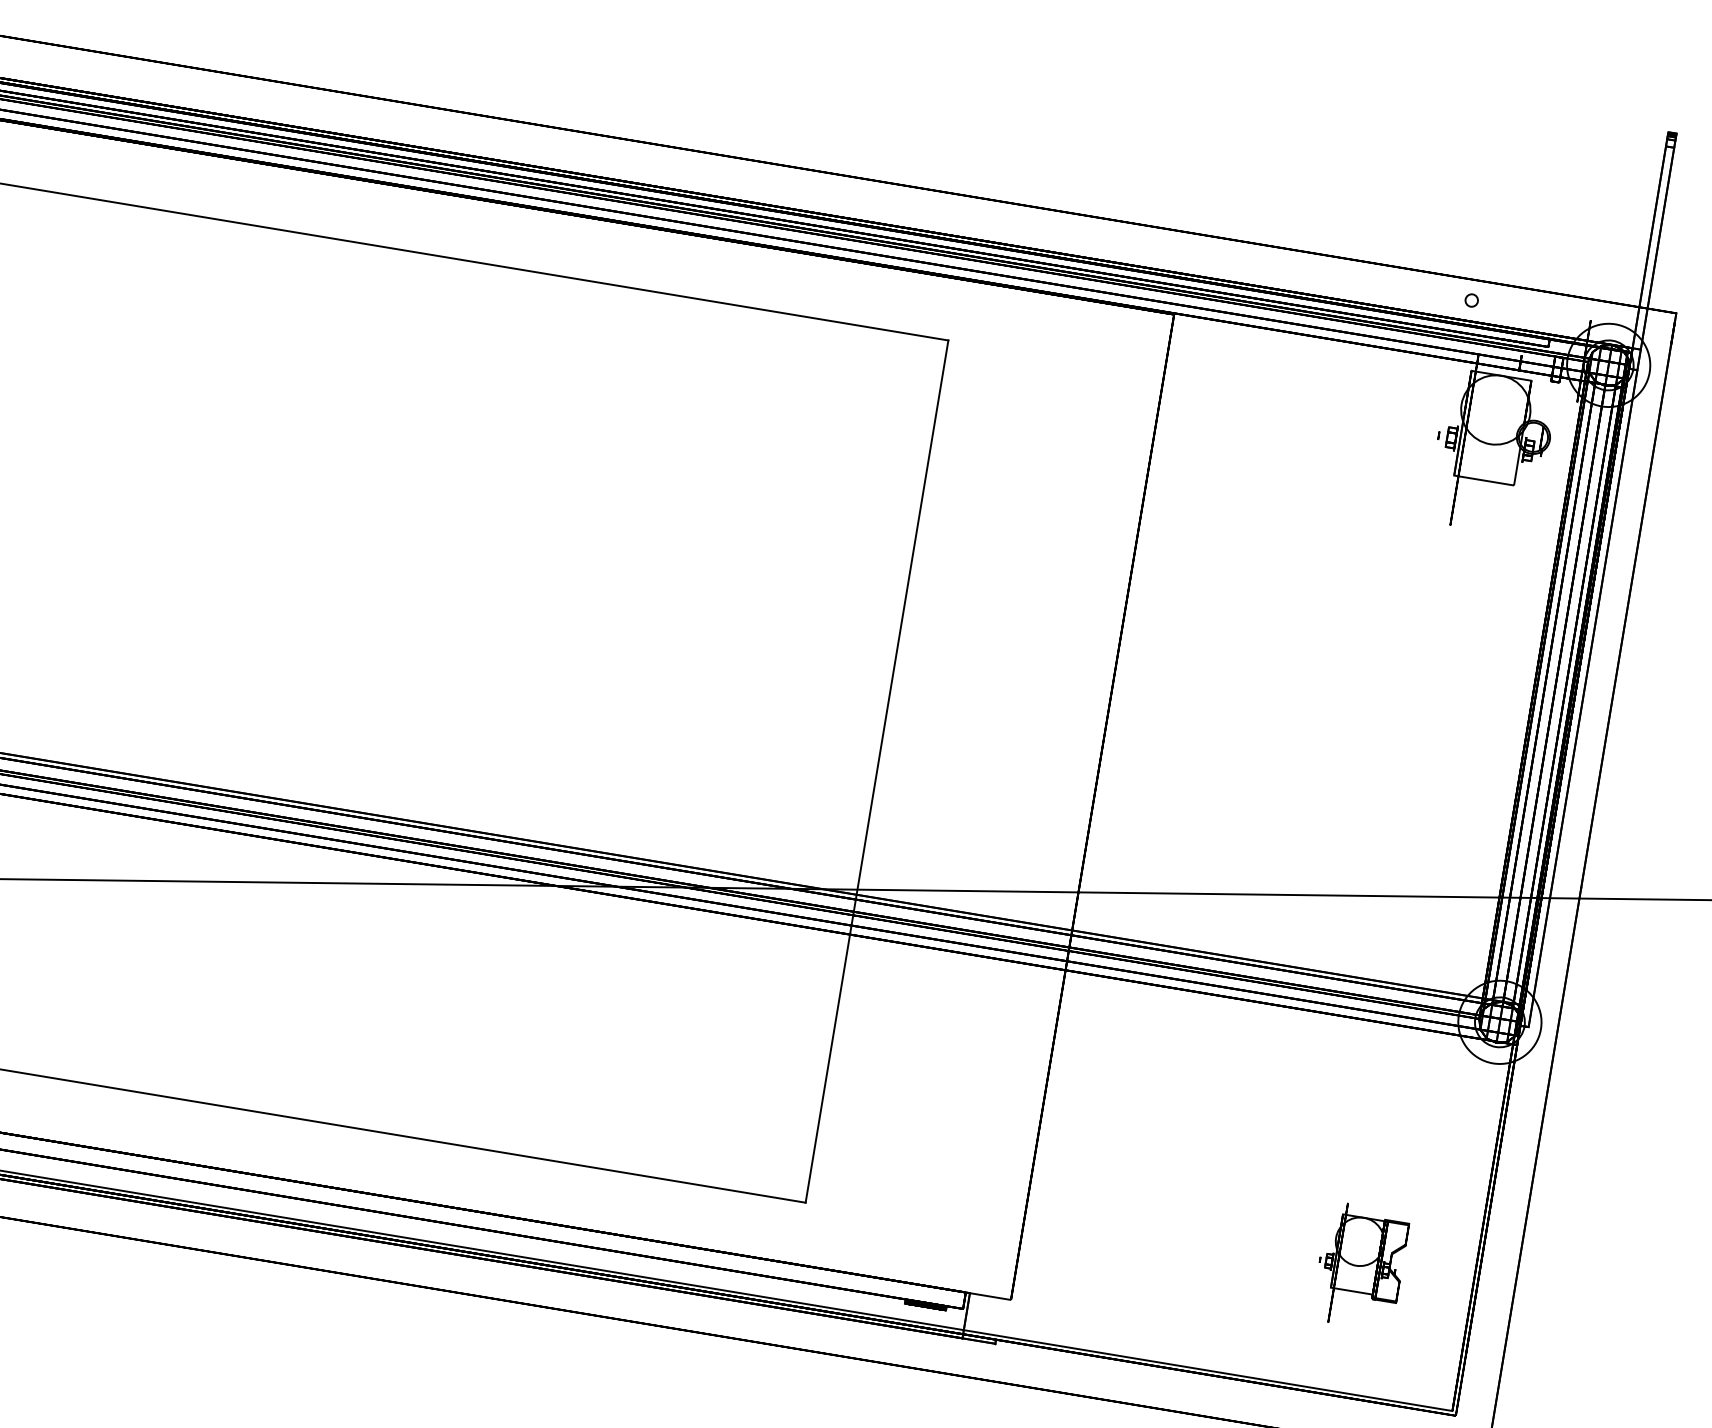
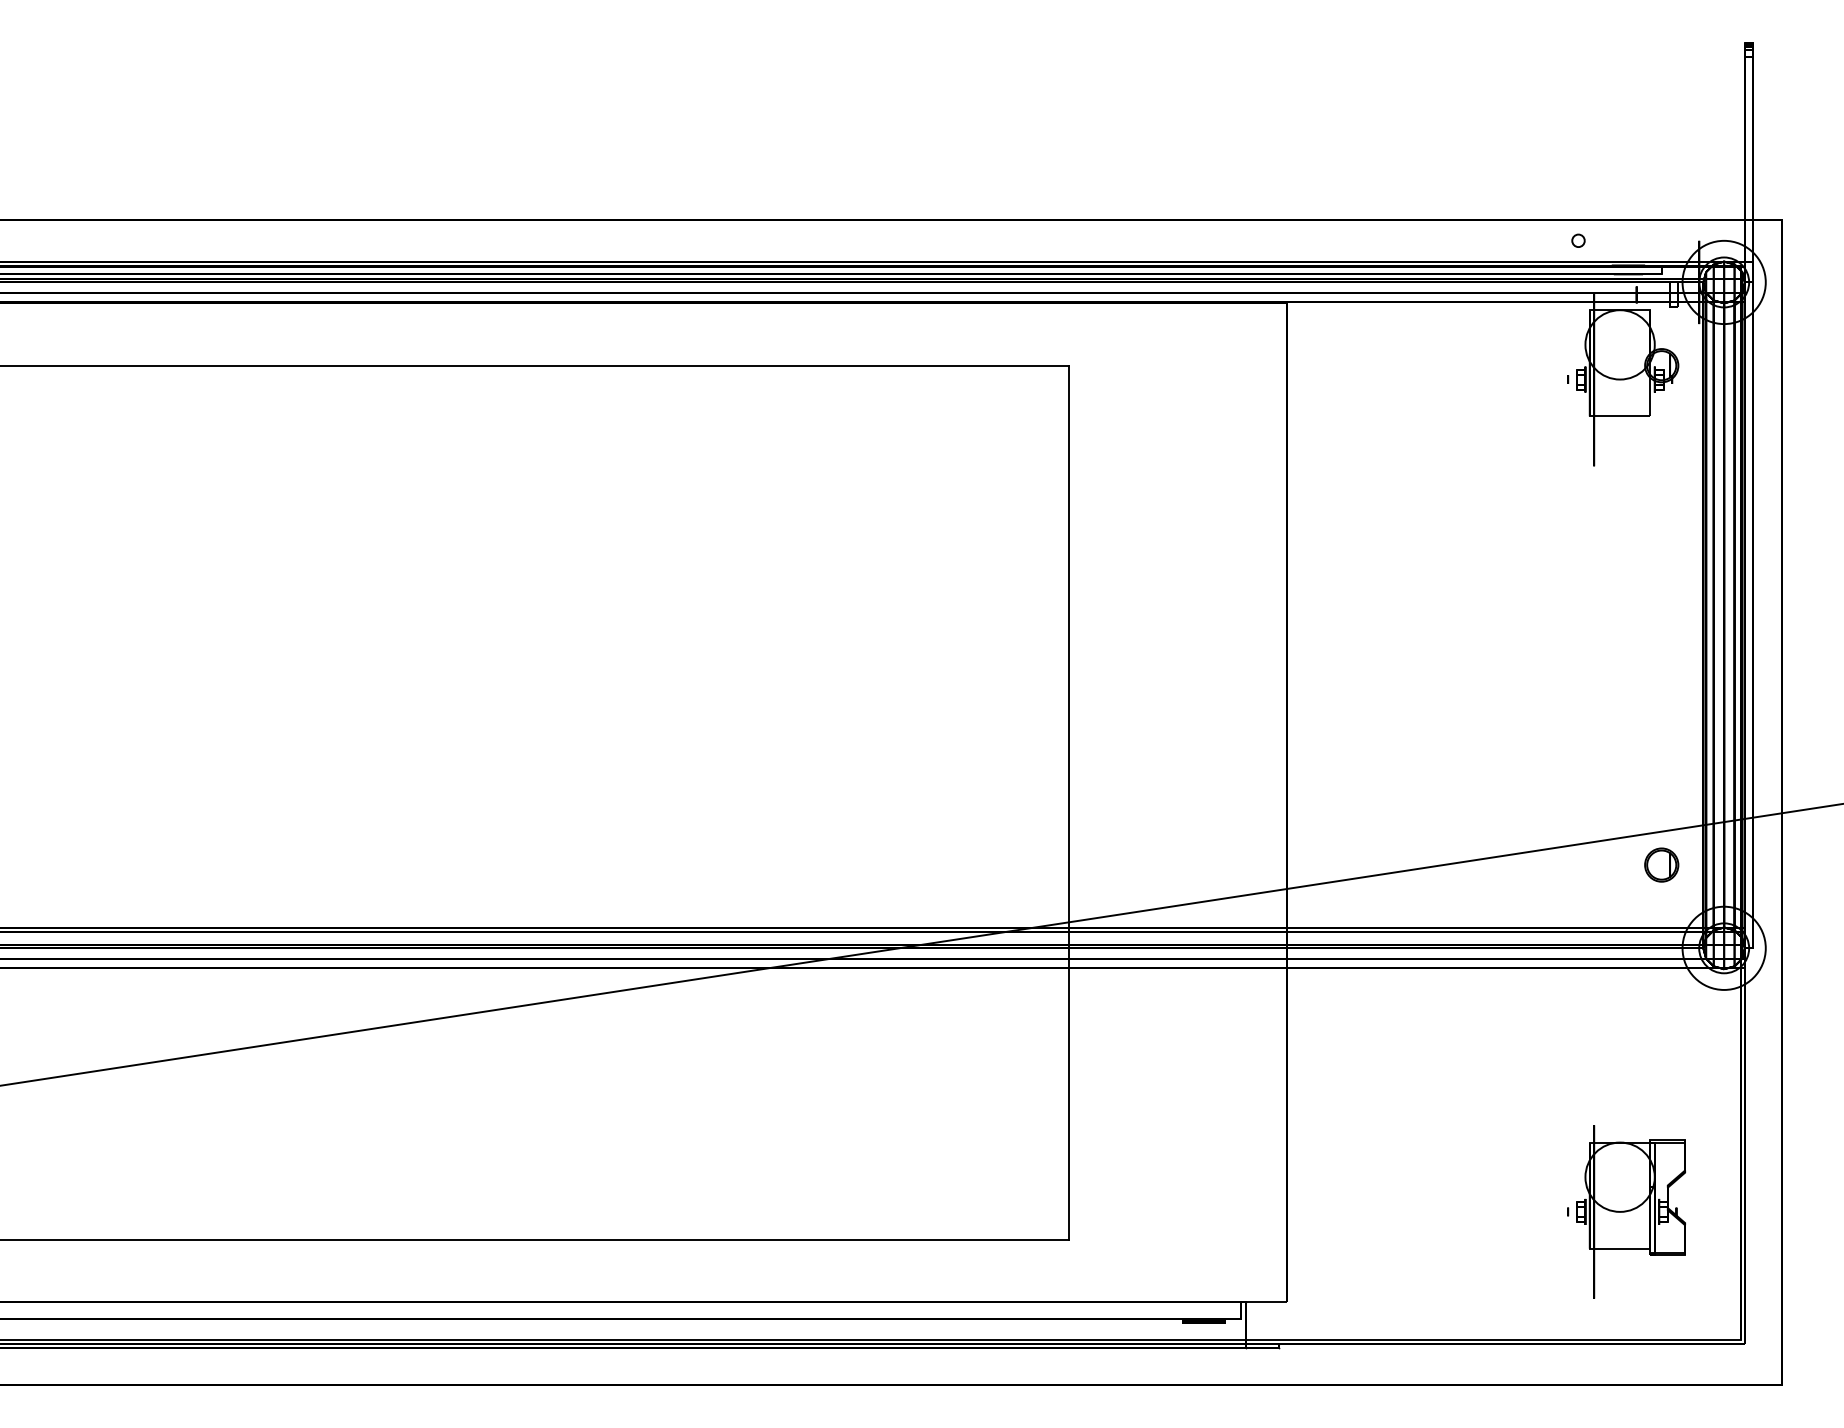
part: (1451, 929) -> (1661, 864), added
part: (1360, 1266) -> (1626, 1211), size x1.43

